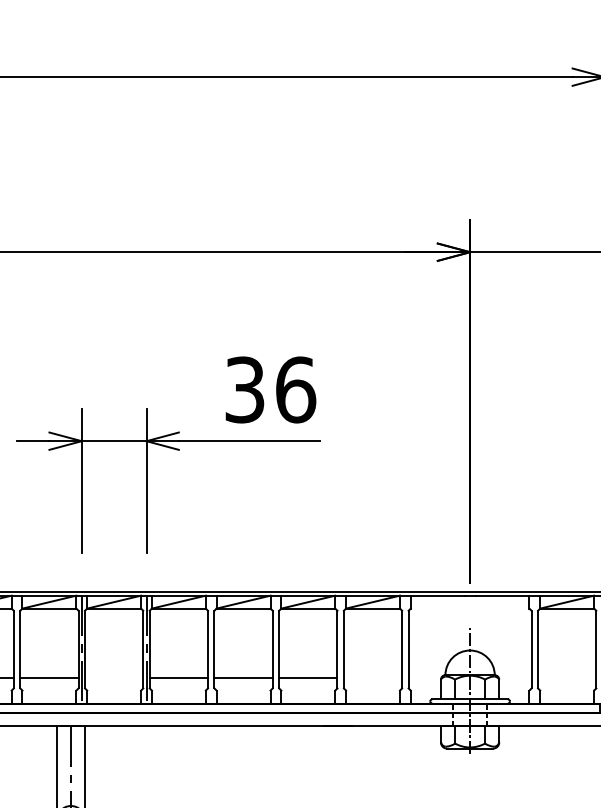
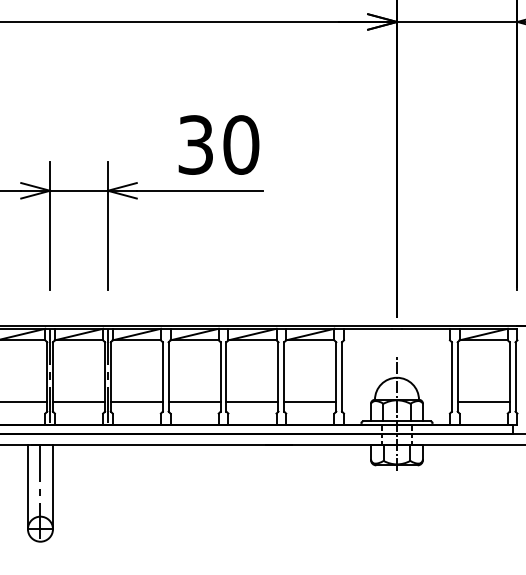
text: (295, 389) -> (241, 144), 36 -> 30
line: (114, 677) -> (79, 401), added
line: (372, 677) -> (309, 401), added
line: (567, 677) -> (483, 401), added

